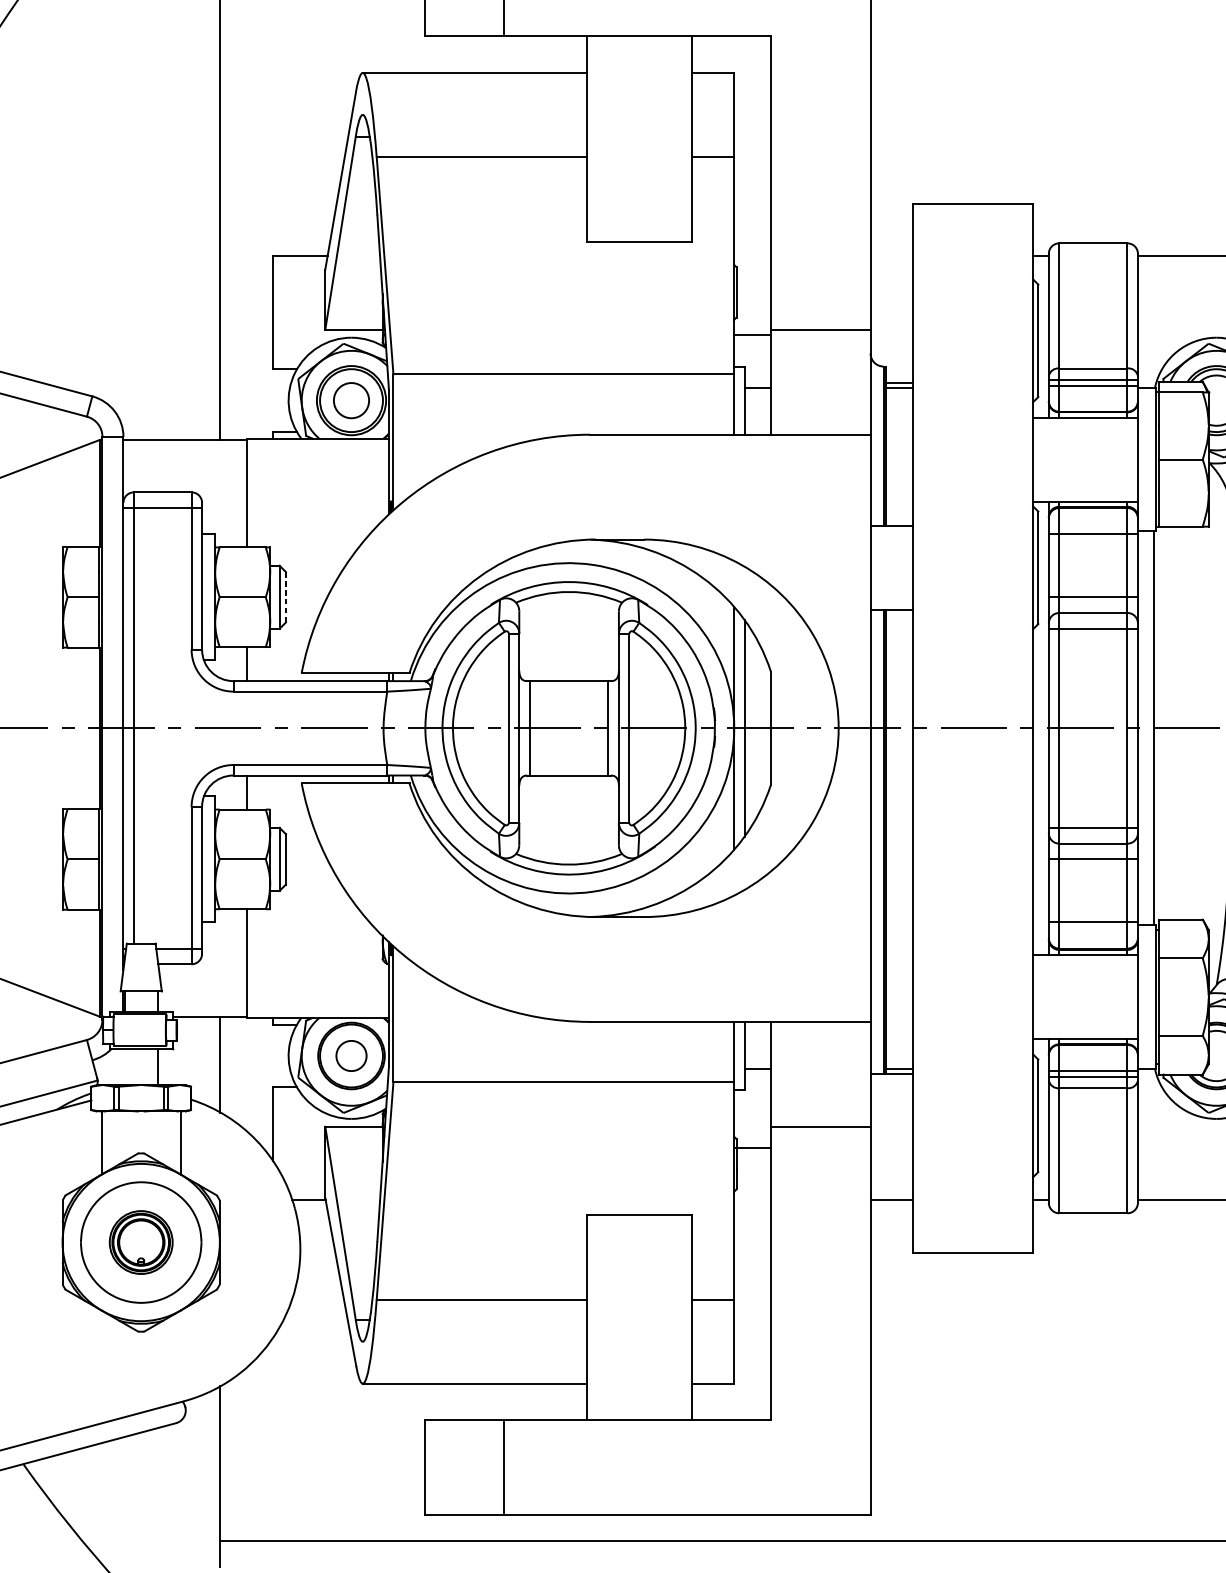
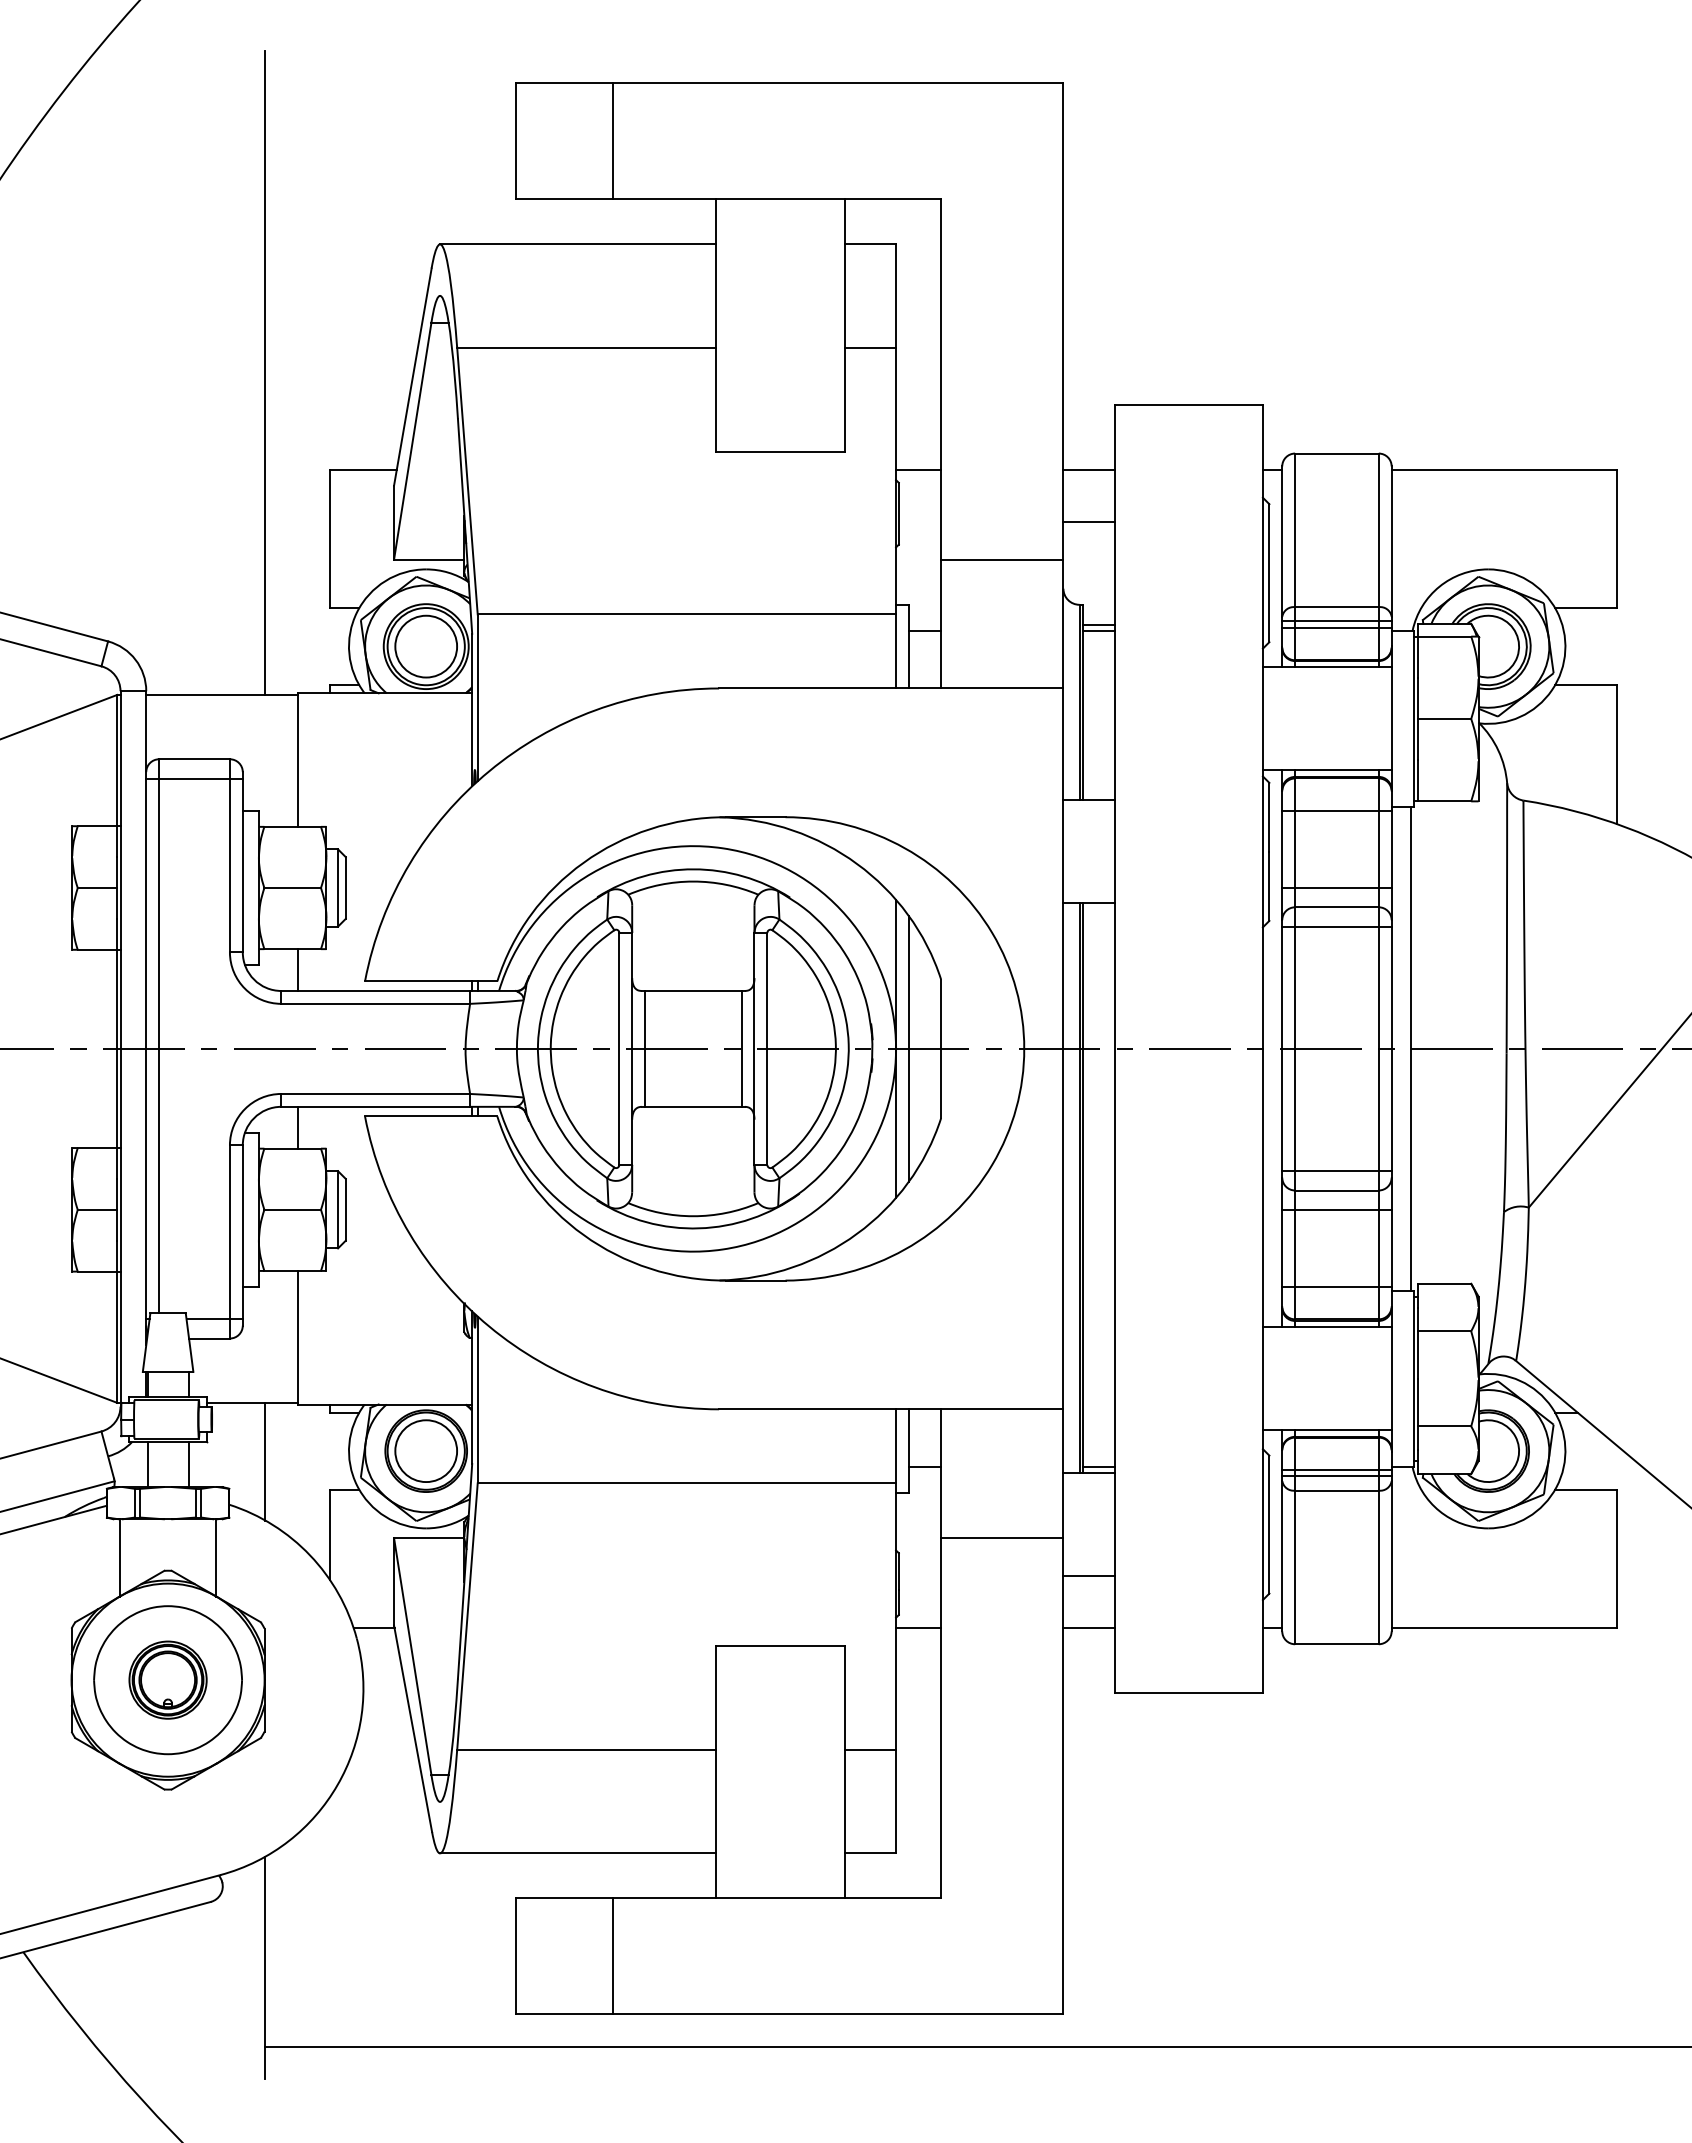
line: (890, 256) -> (1088, 469), added
line: (890, 298) -> (1088, 521), added
line: (752, 335) -> (918, 469), moved
circle: (351, 400) -> (426, 646), size x1.43
line: (285, 597) -> (345, 888), dashed -> solid
circle: (351, 1056) -> (426, 1451), size x1.67
line: (124, 1066) -> (147, 1464), added
line: (752, 1148) -> (918, 1628), moved
line: (890, 1158) -> (1088, 1576), added

